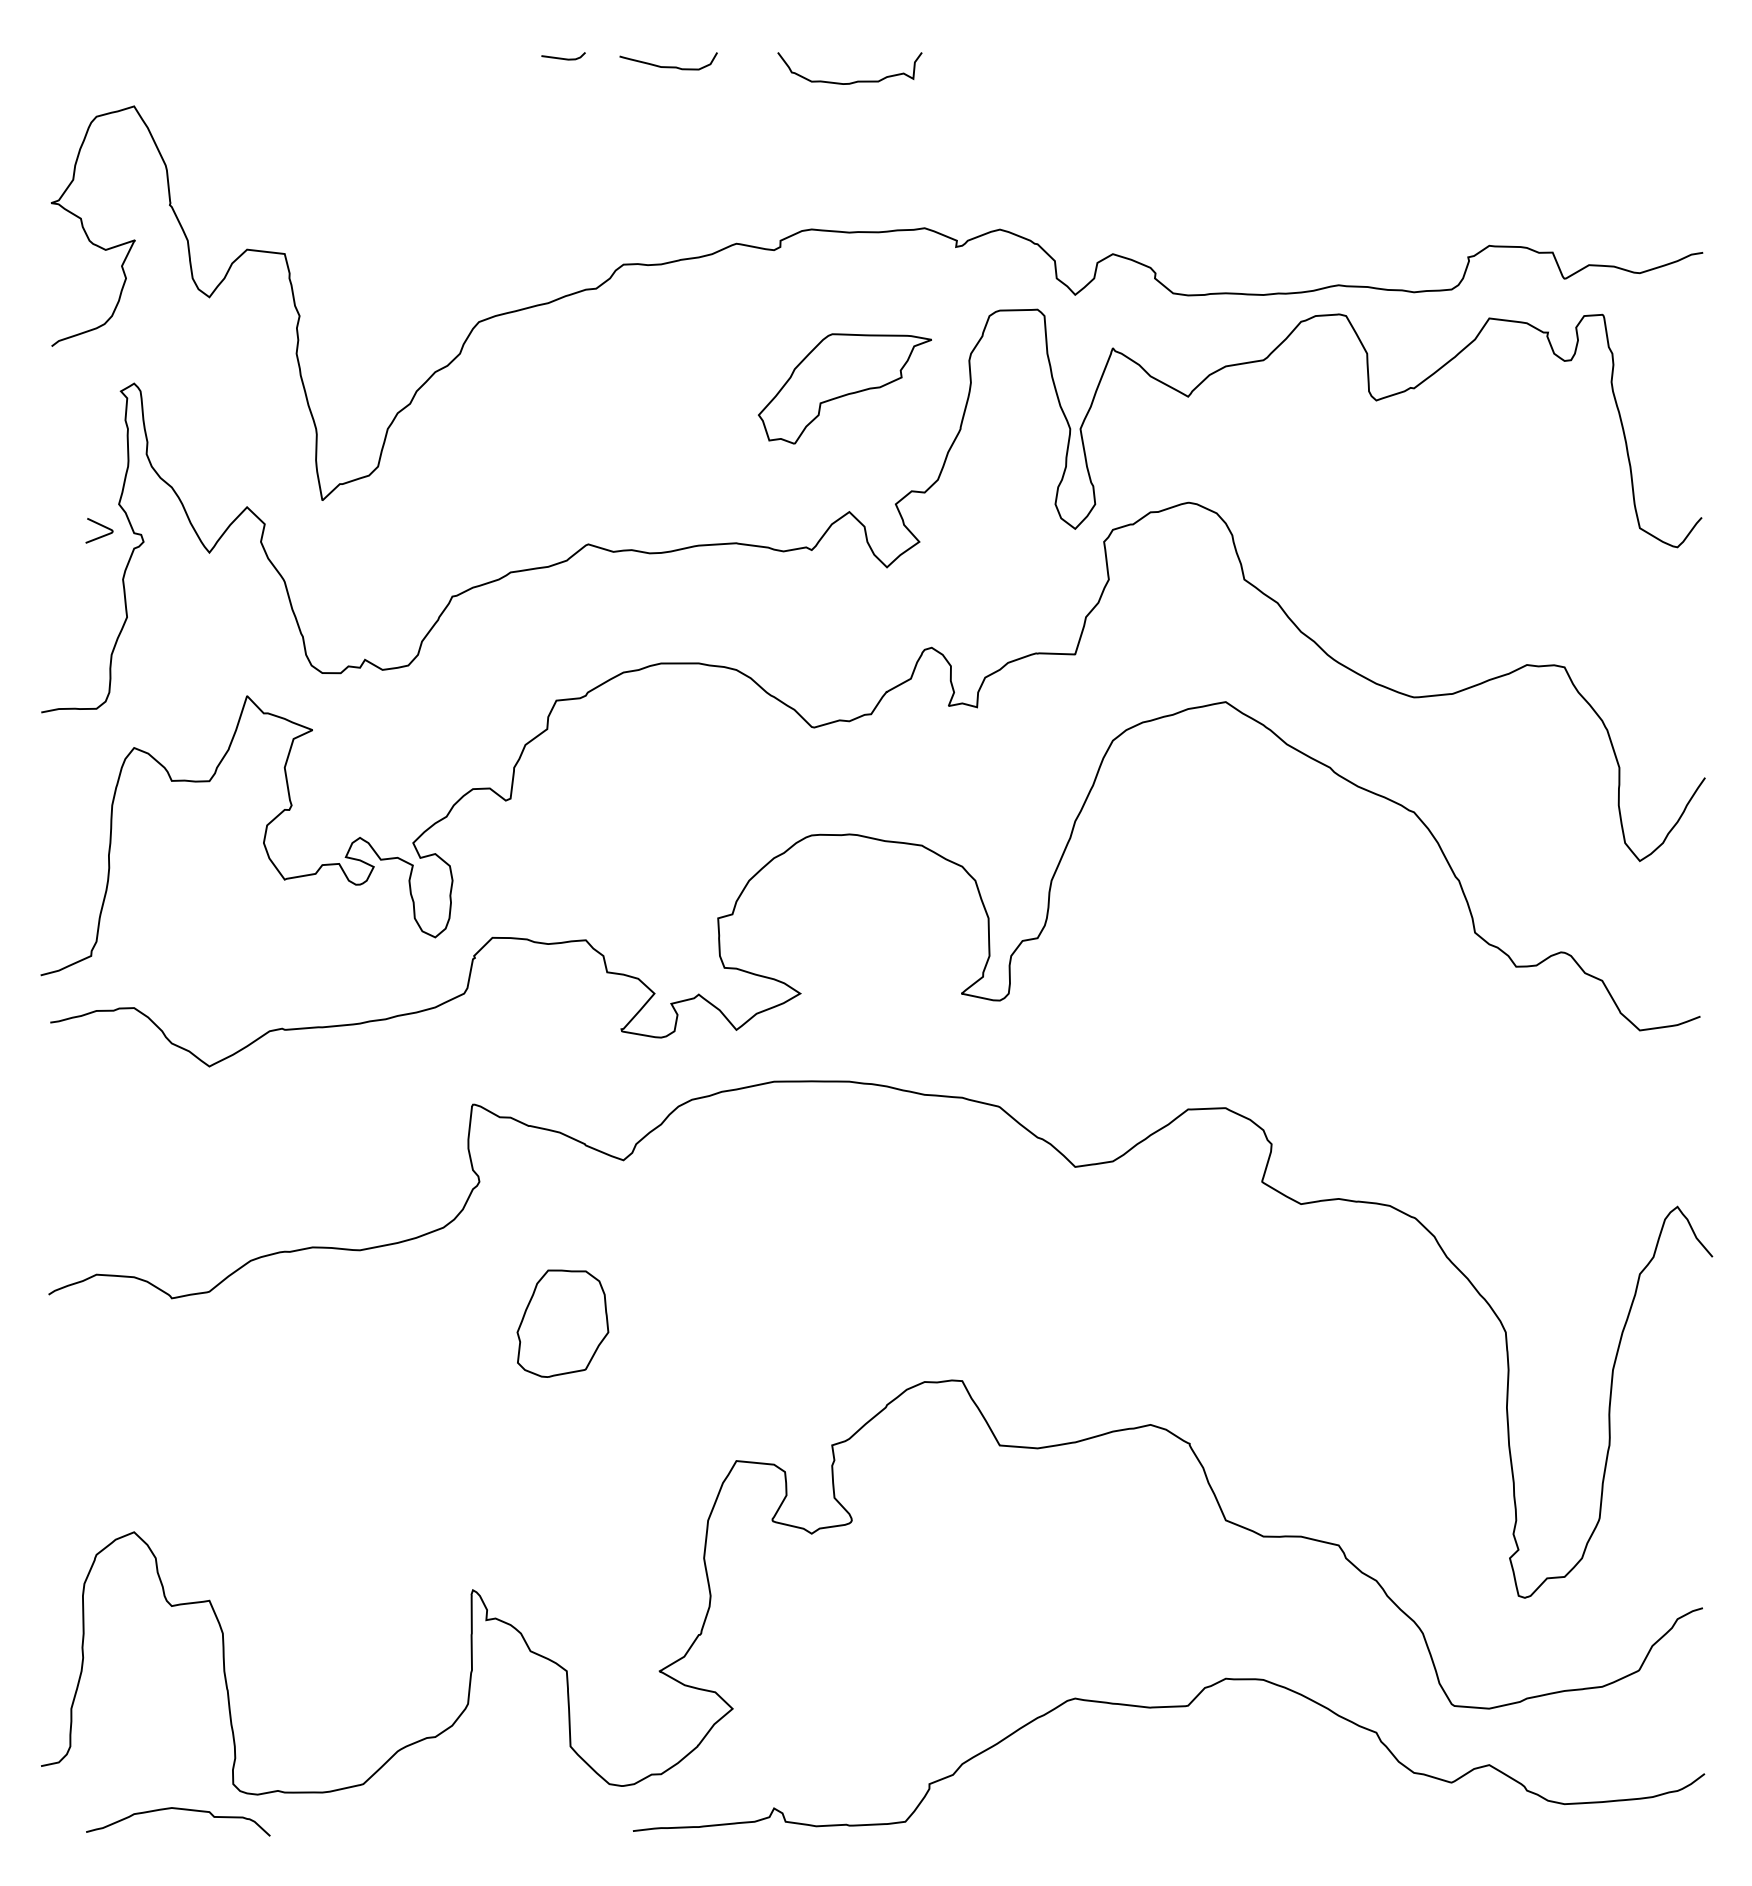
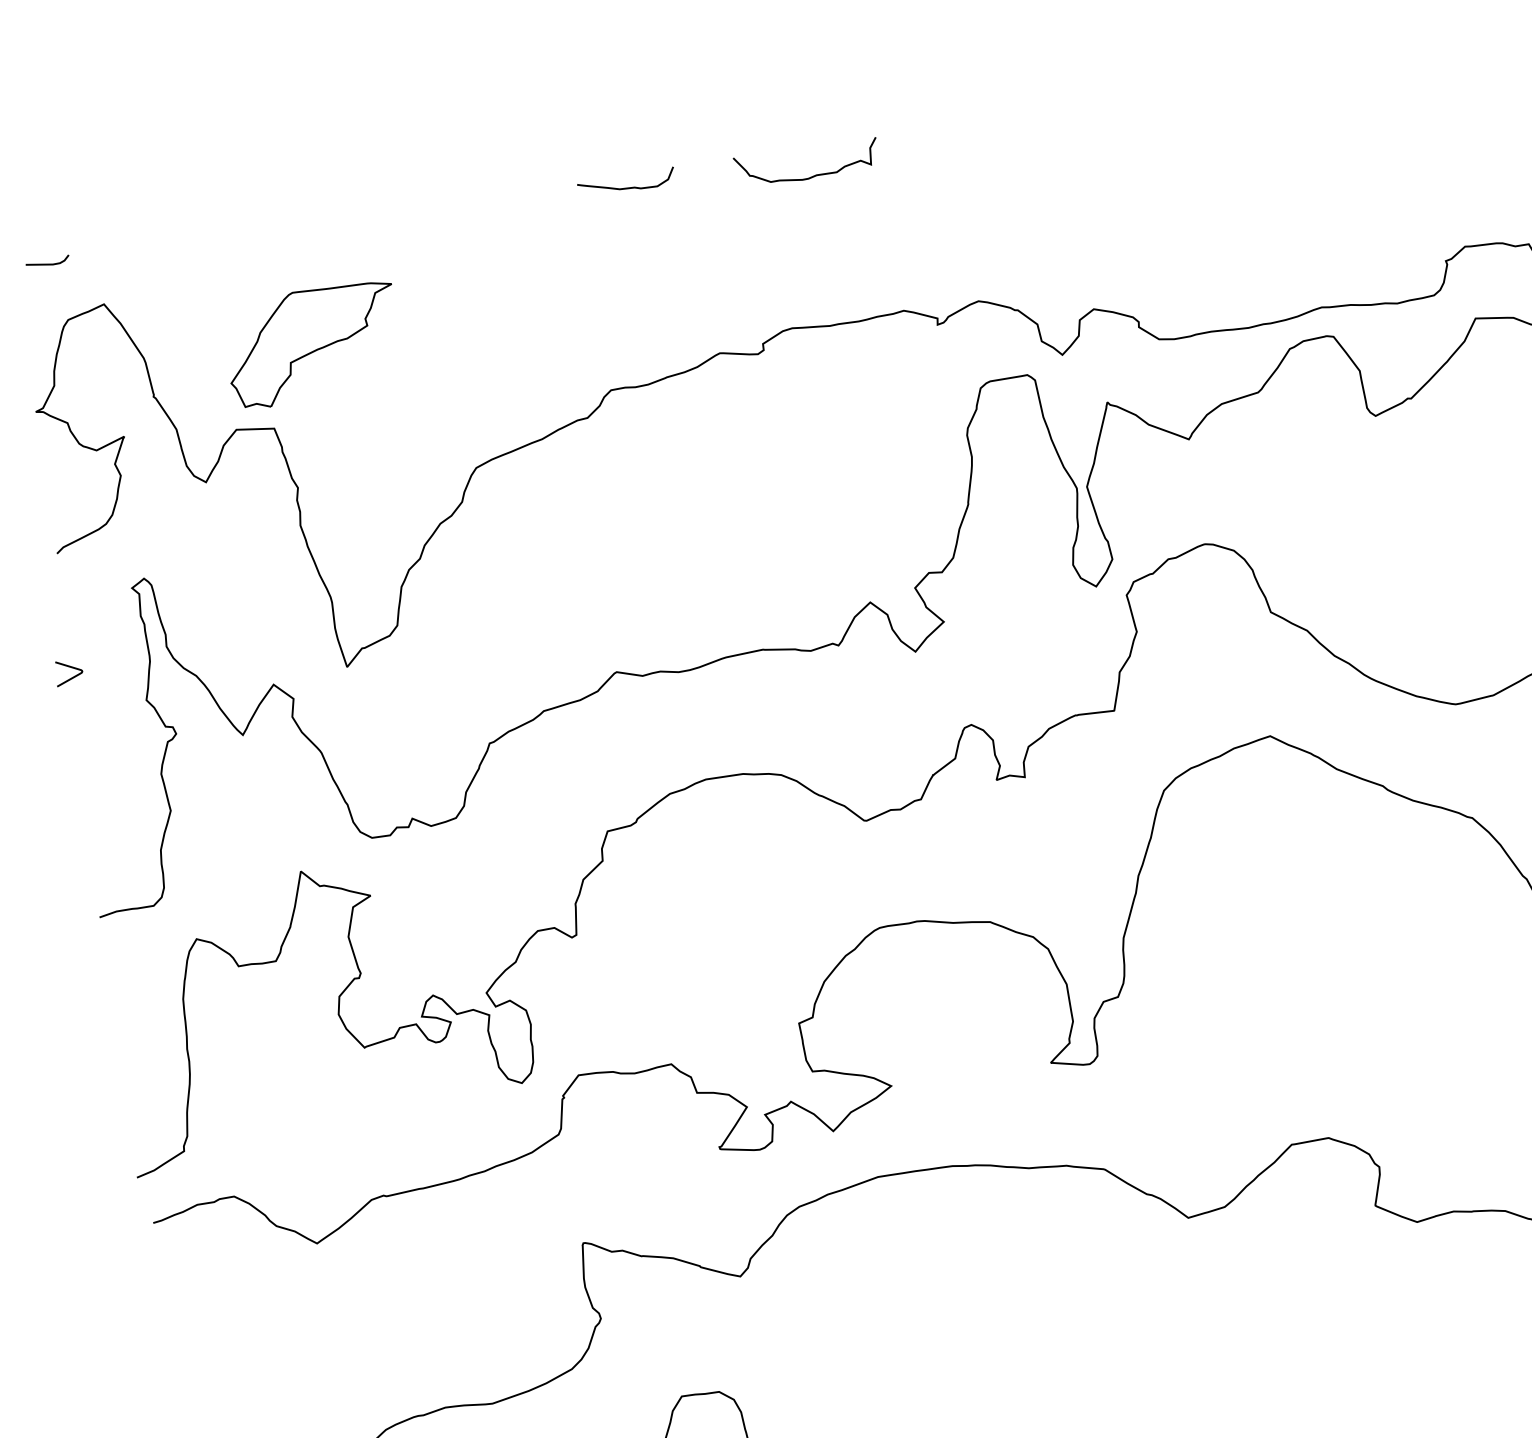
line: (563, 58) -> (47, 264), moved
part: (844, 388) -> (312, 344), moved
curve: (101, 526) -> (70, 668), moved

